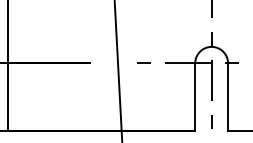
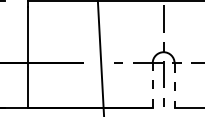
line: (194, 96) -> (152, 85), solid -> dashed
line: (227, 98) -> (174, 86), solid -> dashed

